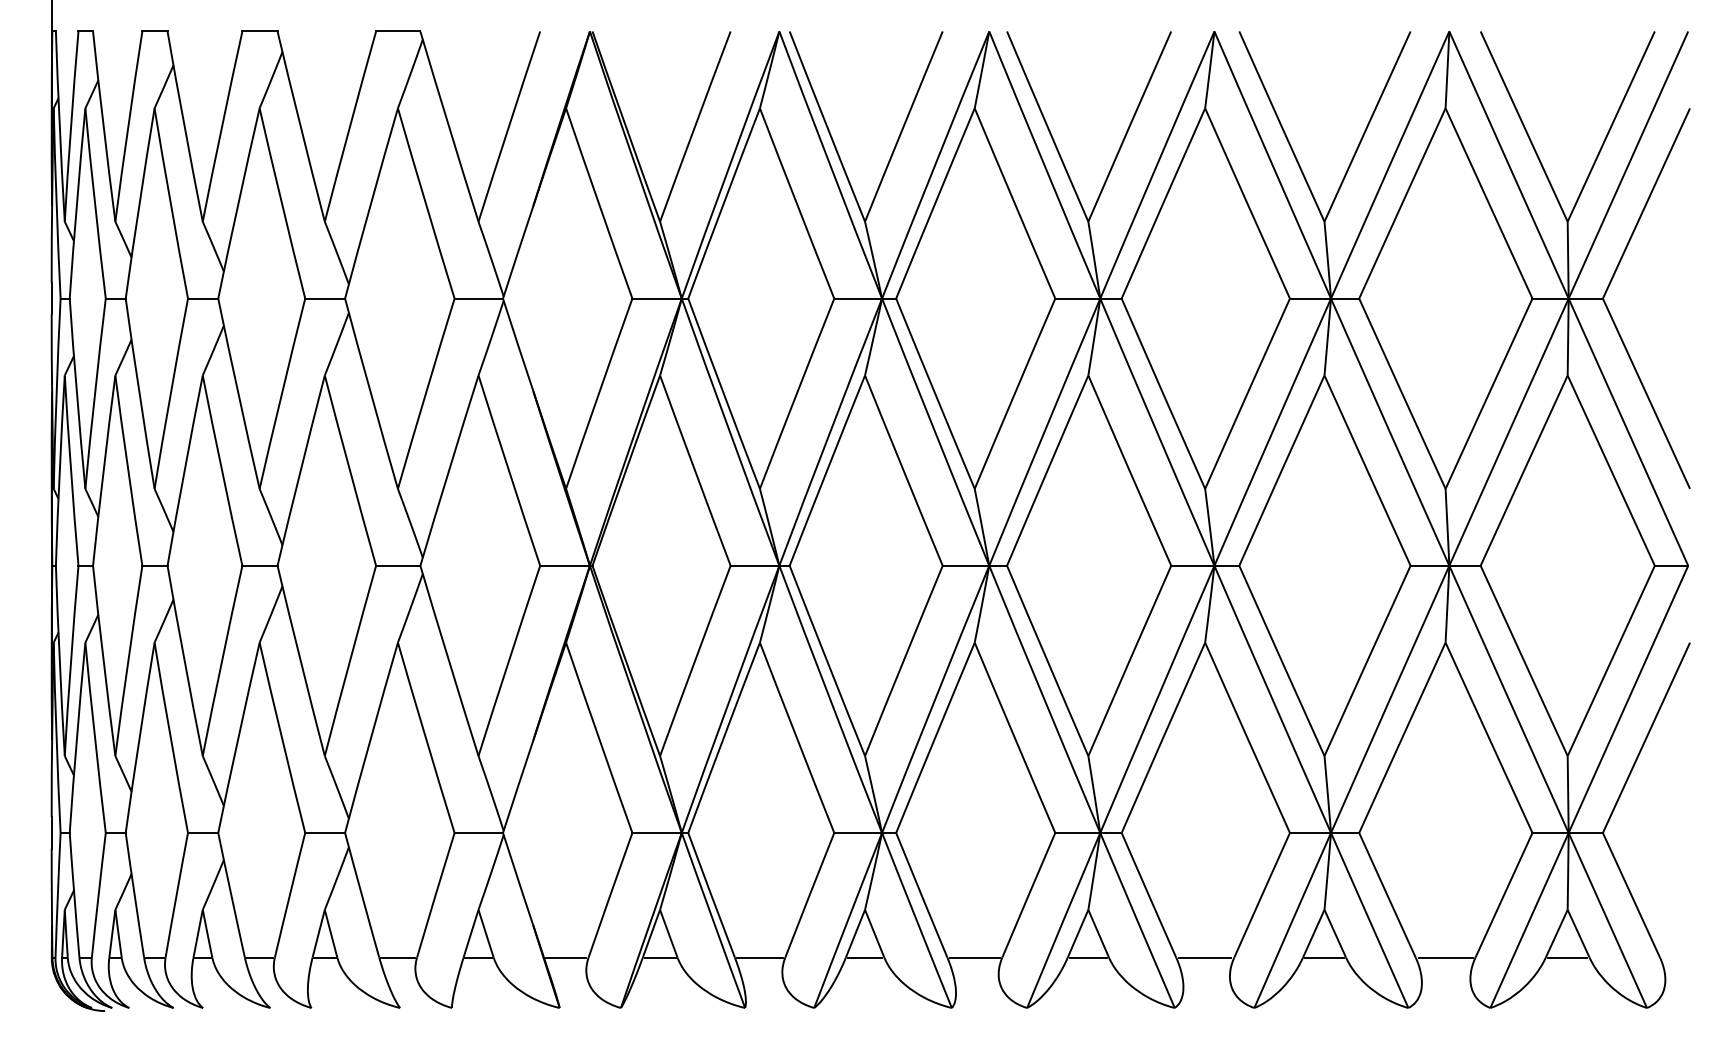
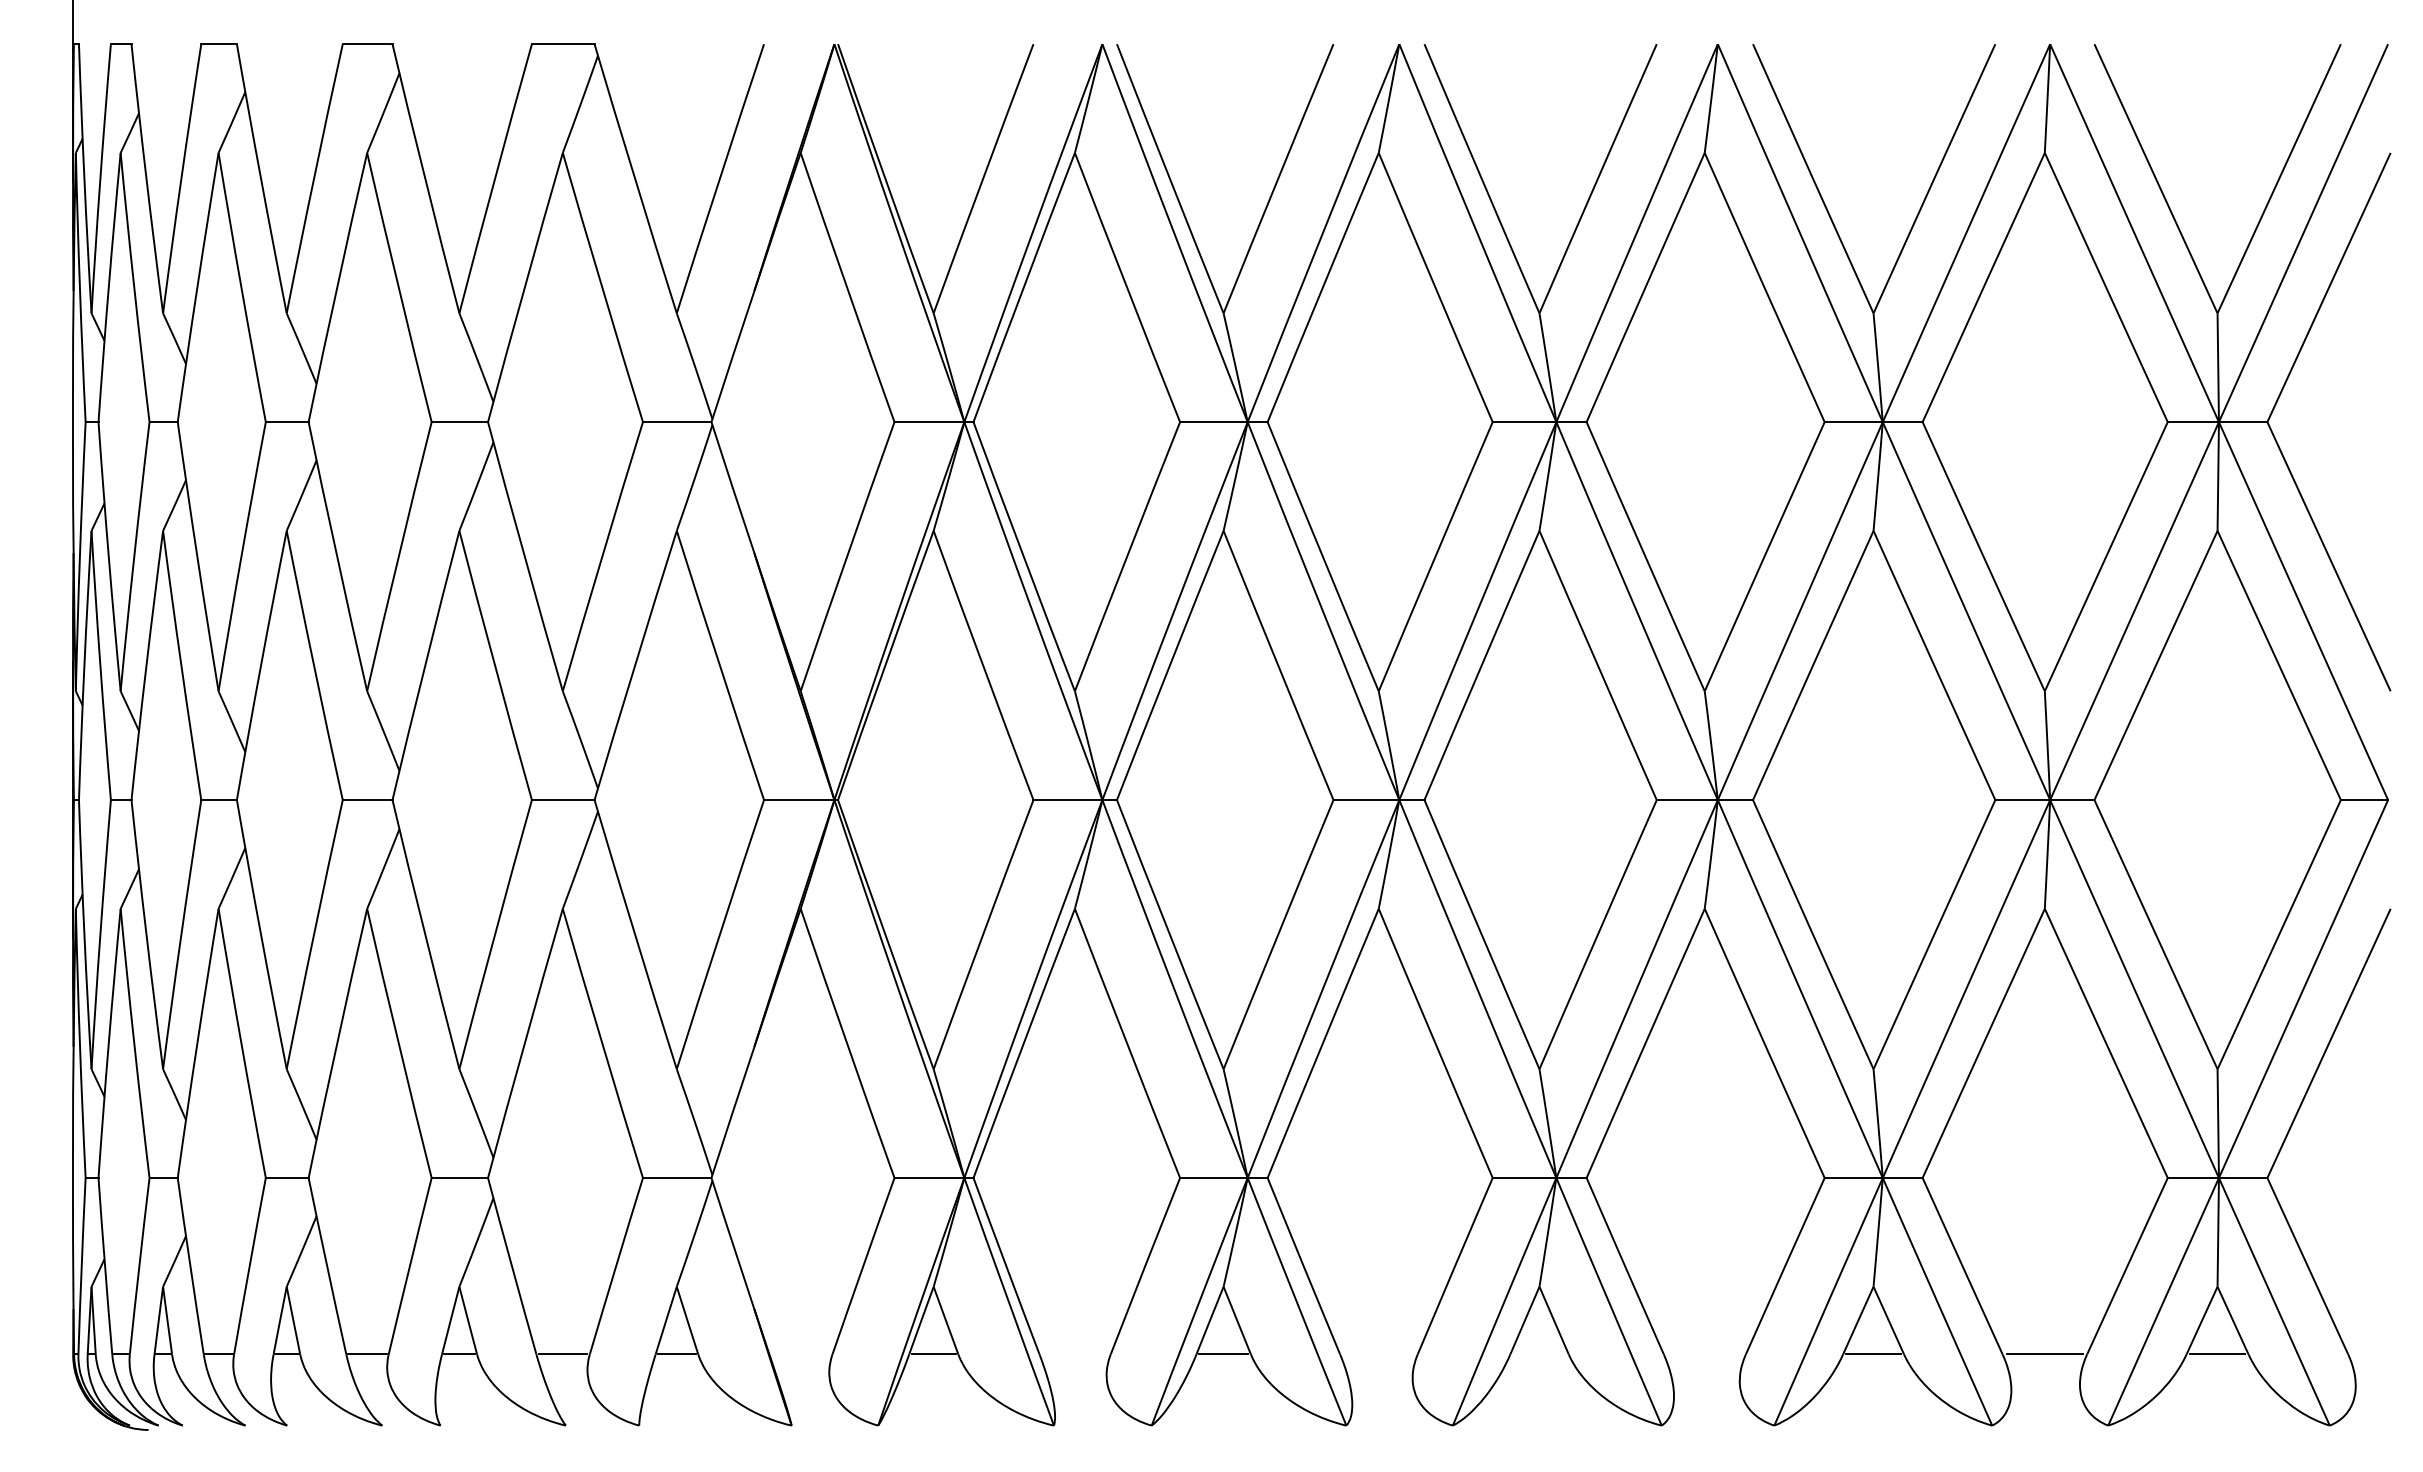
line: (565, 957) -> (800, 1354), removed
line: (760, 957) -> (1075, 1354), removed
line: (974, 957) -> (1378, 1354), removed
line: (1088, 957) -> (1539, 1354), removed
line: (1205, 957) -> (1704, 1354), removed

